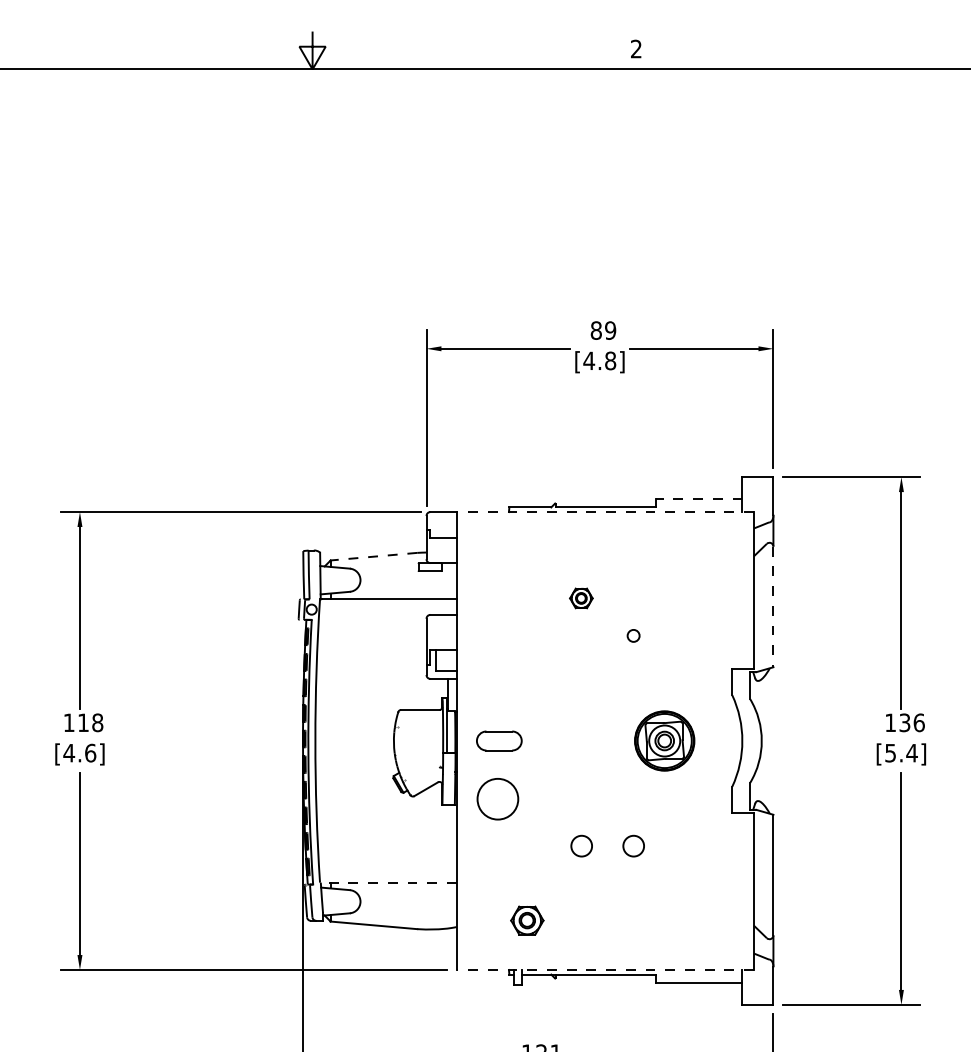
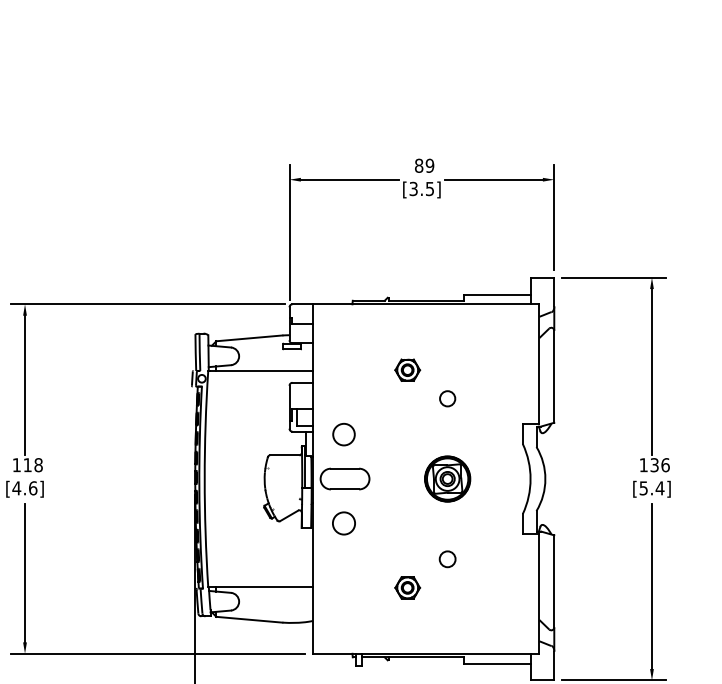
text: (599, 360) -> (421, 188), [4.8] -> [3.5]
line: (698, 499) -> (497, 294), dashed -> solid
line: (605, 512) -> (426, 304), dashed -> solid
line: (373, 556) -> (249, 338), dashed -> solid
part: (581, 598) -> (407, 370), size x1.43
line: (773, 607) -> (554, 377), dashed -> solid
circle: (633, 635) -> (447, 398), size x1.67
circle: (497, 682) -> (343, 434), added
part: (499, 740) -> (345, 478), size x1.43
part: (664, 740) -> (447, 478), moved
circle: (497, 798) -> (343, 522), size x0.71
circle: (581, 845) -> (407, 558), removed
line: (387, 882) -> (259, 587), dashed -> solid
part: (527, 920) -> (407, 587), moved
line: (605, 969) -> (426, 653), dashed -> solid

